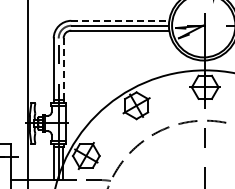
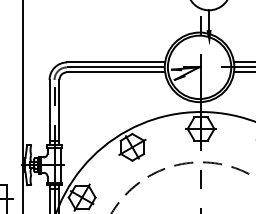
line: (120, 20) -> (116, 62), dashed -> solid
line: (63, 68) -> (59, 110), dashed -> solid

